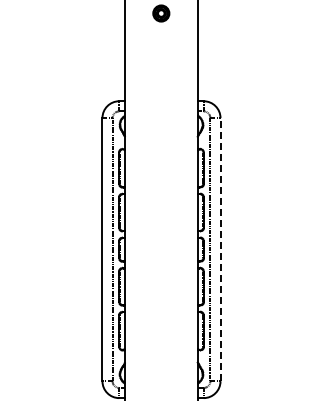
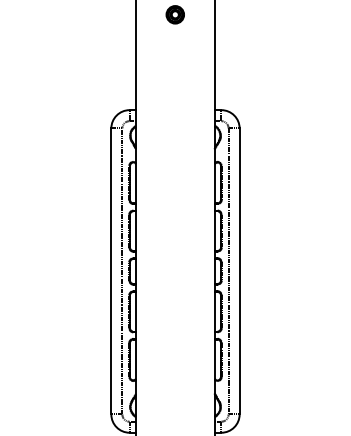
line: (220, 249) -> (239, 271), dashed -> solid

